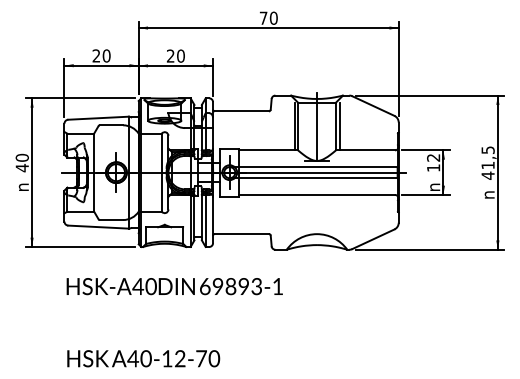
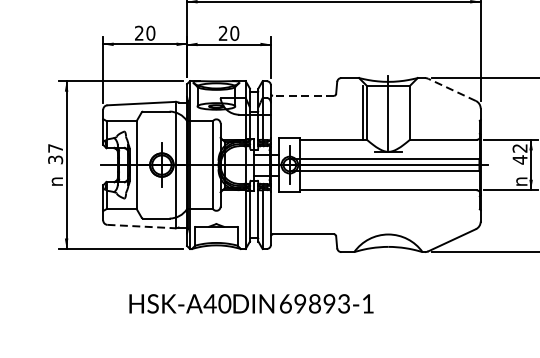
line: (373, 105) -> (452, 89), solid -> dashed
line: (241, 111) -> (303, 96), solid -> dashed
line: (339, 126) -> (413, 112), removed
text: (21, 162) -> (54, 153), 40 -> 37
text: (433, 167) -> (519, 159), 12 -> 42
line: (99, 227) -> (142, 227), solid -> dashed
text: (174, 286) -> (251, 303), moved

